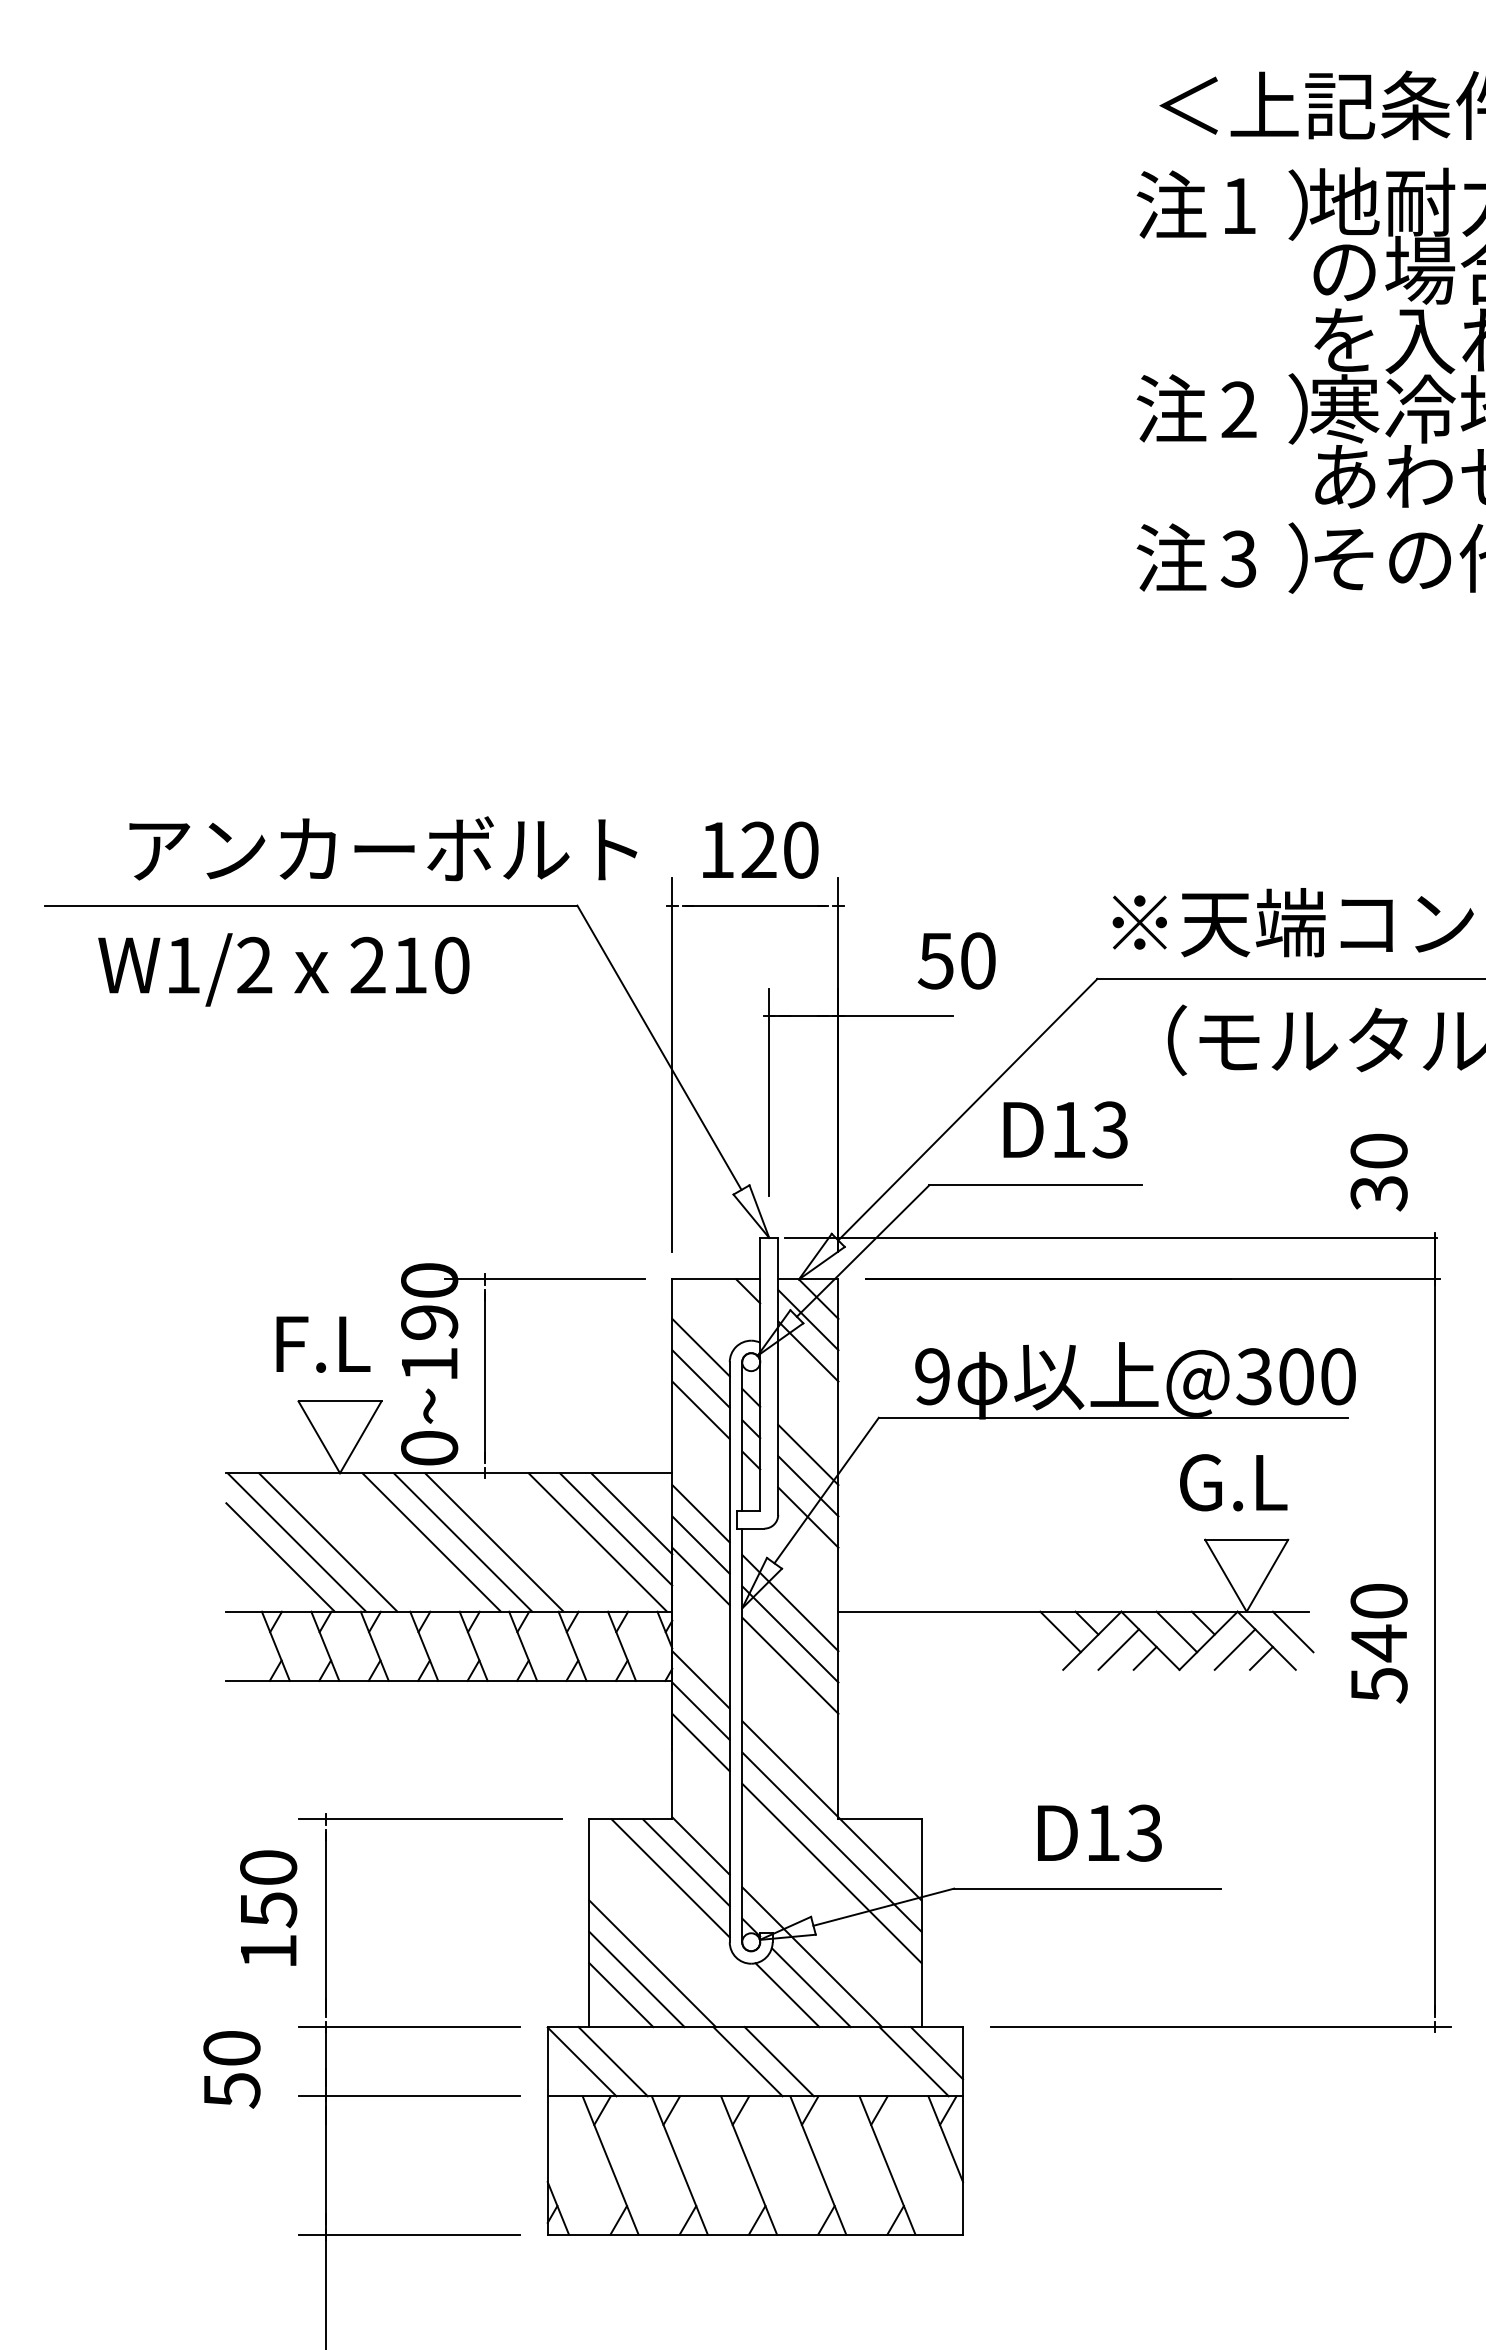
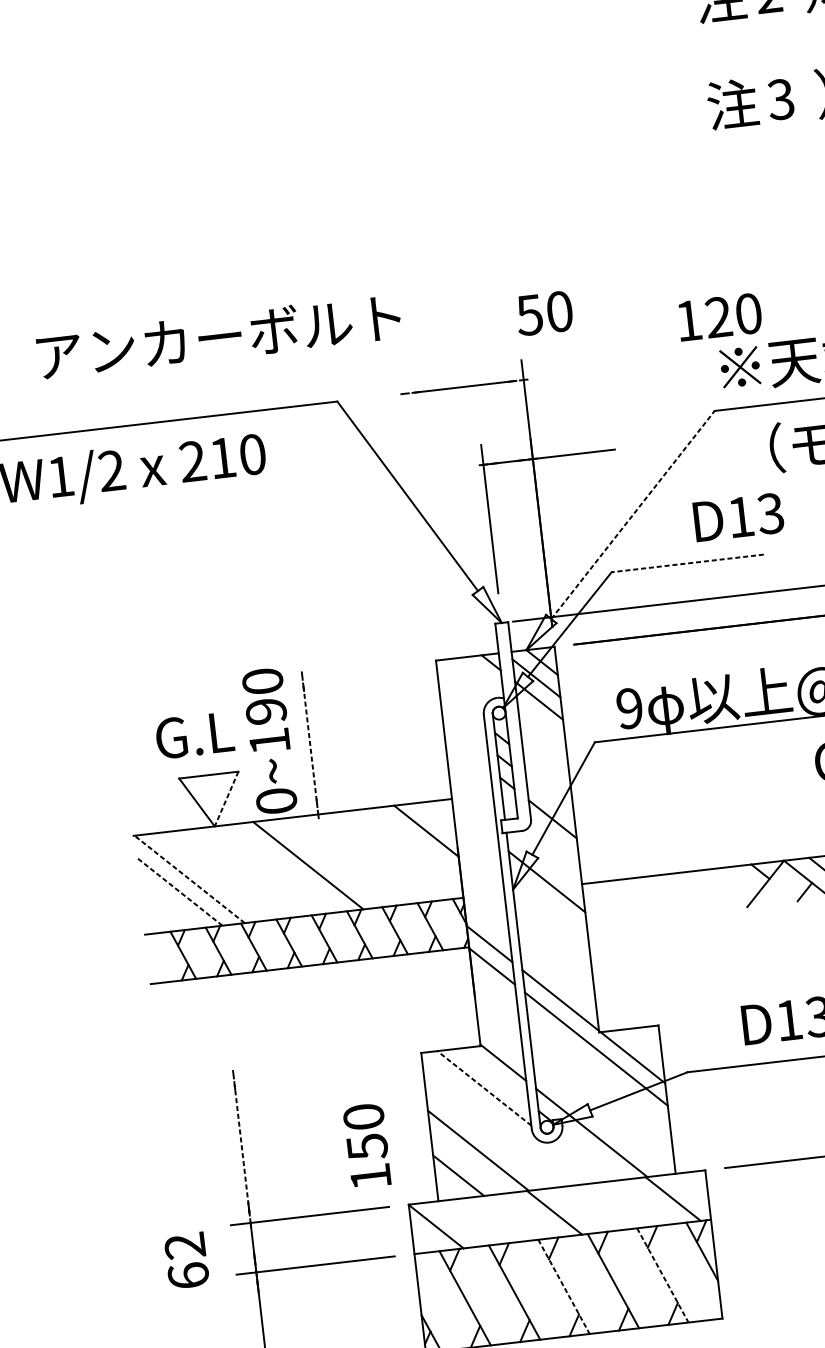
text: (383, 848) -> (219, 336), moved
text: (760, 849) -> (719, 316), moved
text: (956, 960) -> (544, 313), moved
line: (672, 1064) -> (418, 507), removed
line: (968, 1109) -> (633, 514), solid -> dashed
text: (1065, 1129) -> (738, 517), moved
line: (1035, 1185) -> (687, 563), solid -> dashed
line: (544, 1279) -> (344, 671), removed
text: (326, 1343) -> (194, 734), F.L -> G.L
line: (700, 1347) -> (461, 706), removed
line: (485, 1376) -> (310, 745), solid -> dashed
line: (700, 1378) -> (464, 729), removed
line: (700, 1410) -> (466, 751), removed
line: (360, 1437) -> (226, 799), solid -> dashed
line: (808, 1454) -> (547, 774), removed
line: (808, 1486) -> (550, 797), removed
line: (700, 1513) -> (475, 825), removed
line: (615, 1529) -> (416, 843), removed
line: (296, 1542) -> (189, 879), solid -> dashed
line: (328, 1542) -> (212, 876), removed
line: (431, 1542) -> (285, 868), removed
line: (494, 1542) -> (330, 863), removed
line: (597, 1542) -> (404, 854), removed
line: (700, 1544) -> (478, 847), removed
line: (280, 1557) -> (179, 891), solid -> dashed
line: (700, 1576) -> (480, 870), removed
line: (1060, 1631) -> (742, 879), removed
line: (790, 1634) -> (549, 904), removed
line: (1118, 1649) -> (785, 887), removed
line: (790, 1665) -> (552, 926), removed
line: (700, 1742) -> (494, 988), removed
line: (429, 1819) -> (307, 1066), removed
line: (686, 1862) -> (494, 1075), removed
line: (831, 1873) -> (598, 1071), removed
line: (670, 1878) -> (484, 1088), solid -> dashed
text: (268, 1907) -> (367, 1145), moved
line: (326, 1923) -> (242, 1149), solid -> dashed
line: (636, 1979) -> (468, 1163), removed
line: (810, 1987) -> (593, 1154), removed
line: (787, 1995) -> (577, 1162), removed
line: (936, 2053) -> (688, 1191), removed
line: (612, 2061) -> (457, 1223), removed
line: (778, 2061) -> (576, 1210), removed
text: (231, 2069) -> (186, 1261), 50 -> 62
line: (749, 2165) -> (564, 1286), solid -> dashed
line: (887, 2165) -> (662, 1275), solid -> dashed

